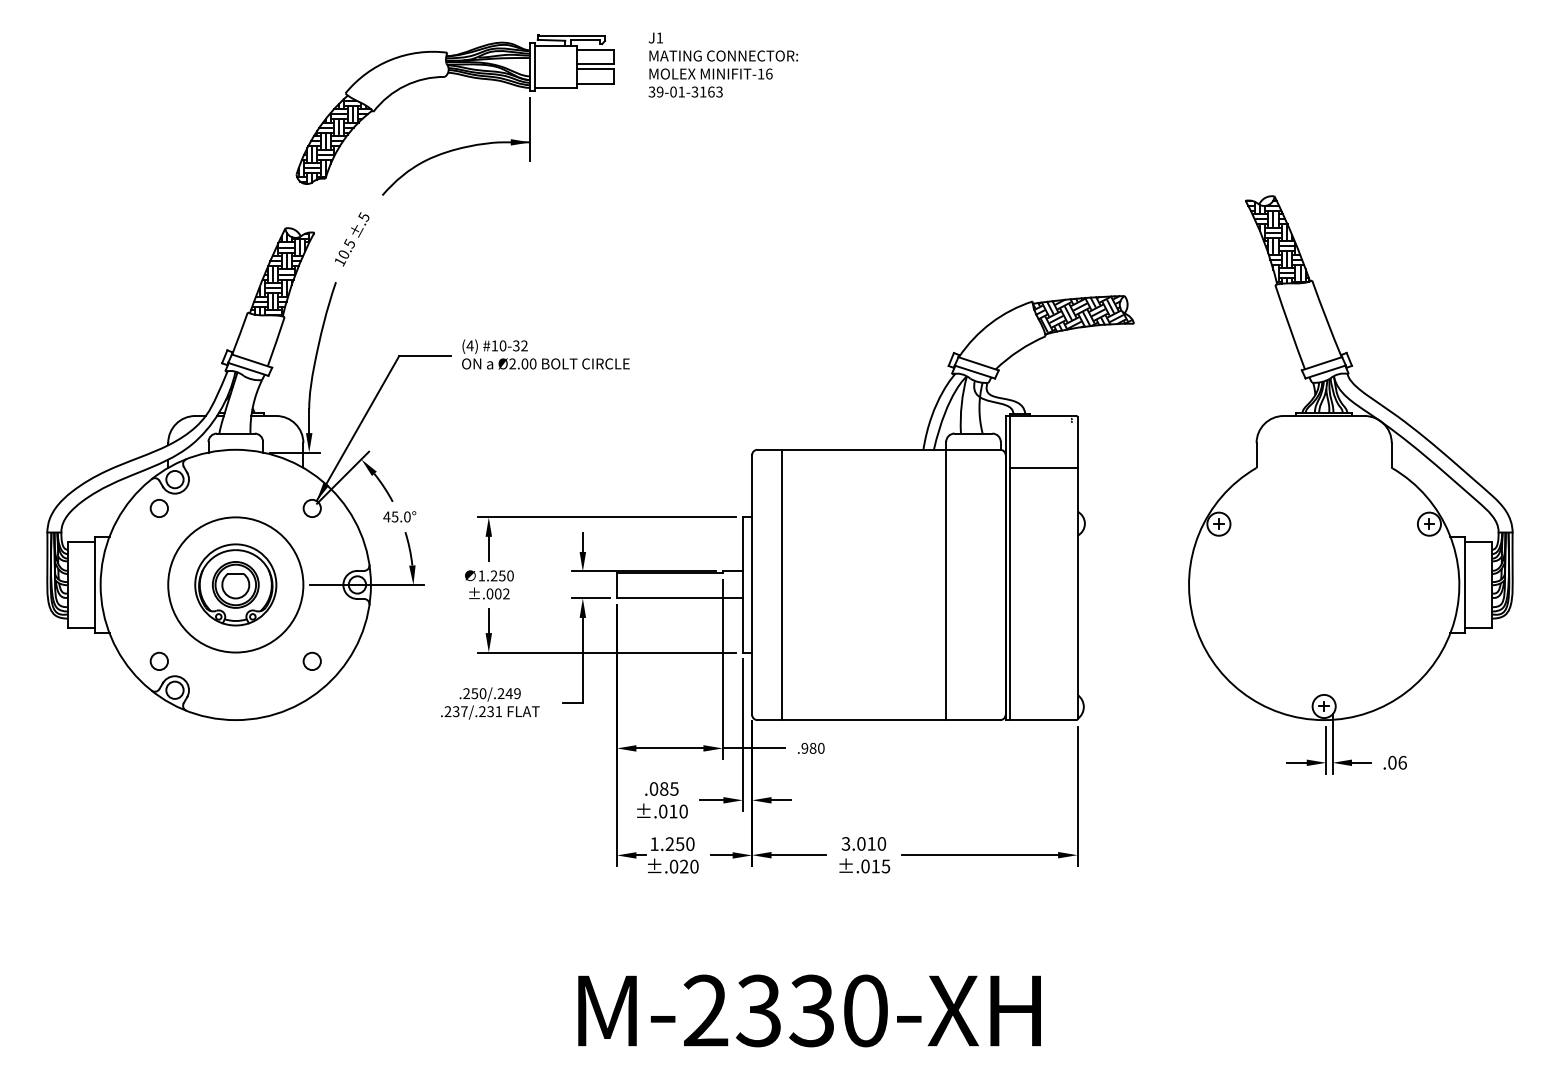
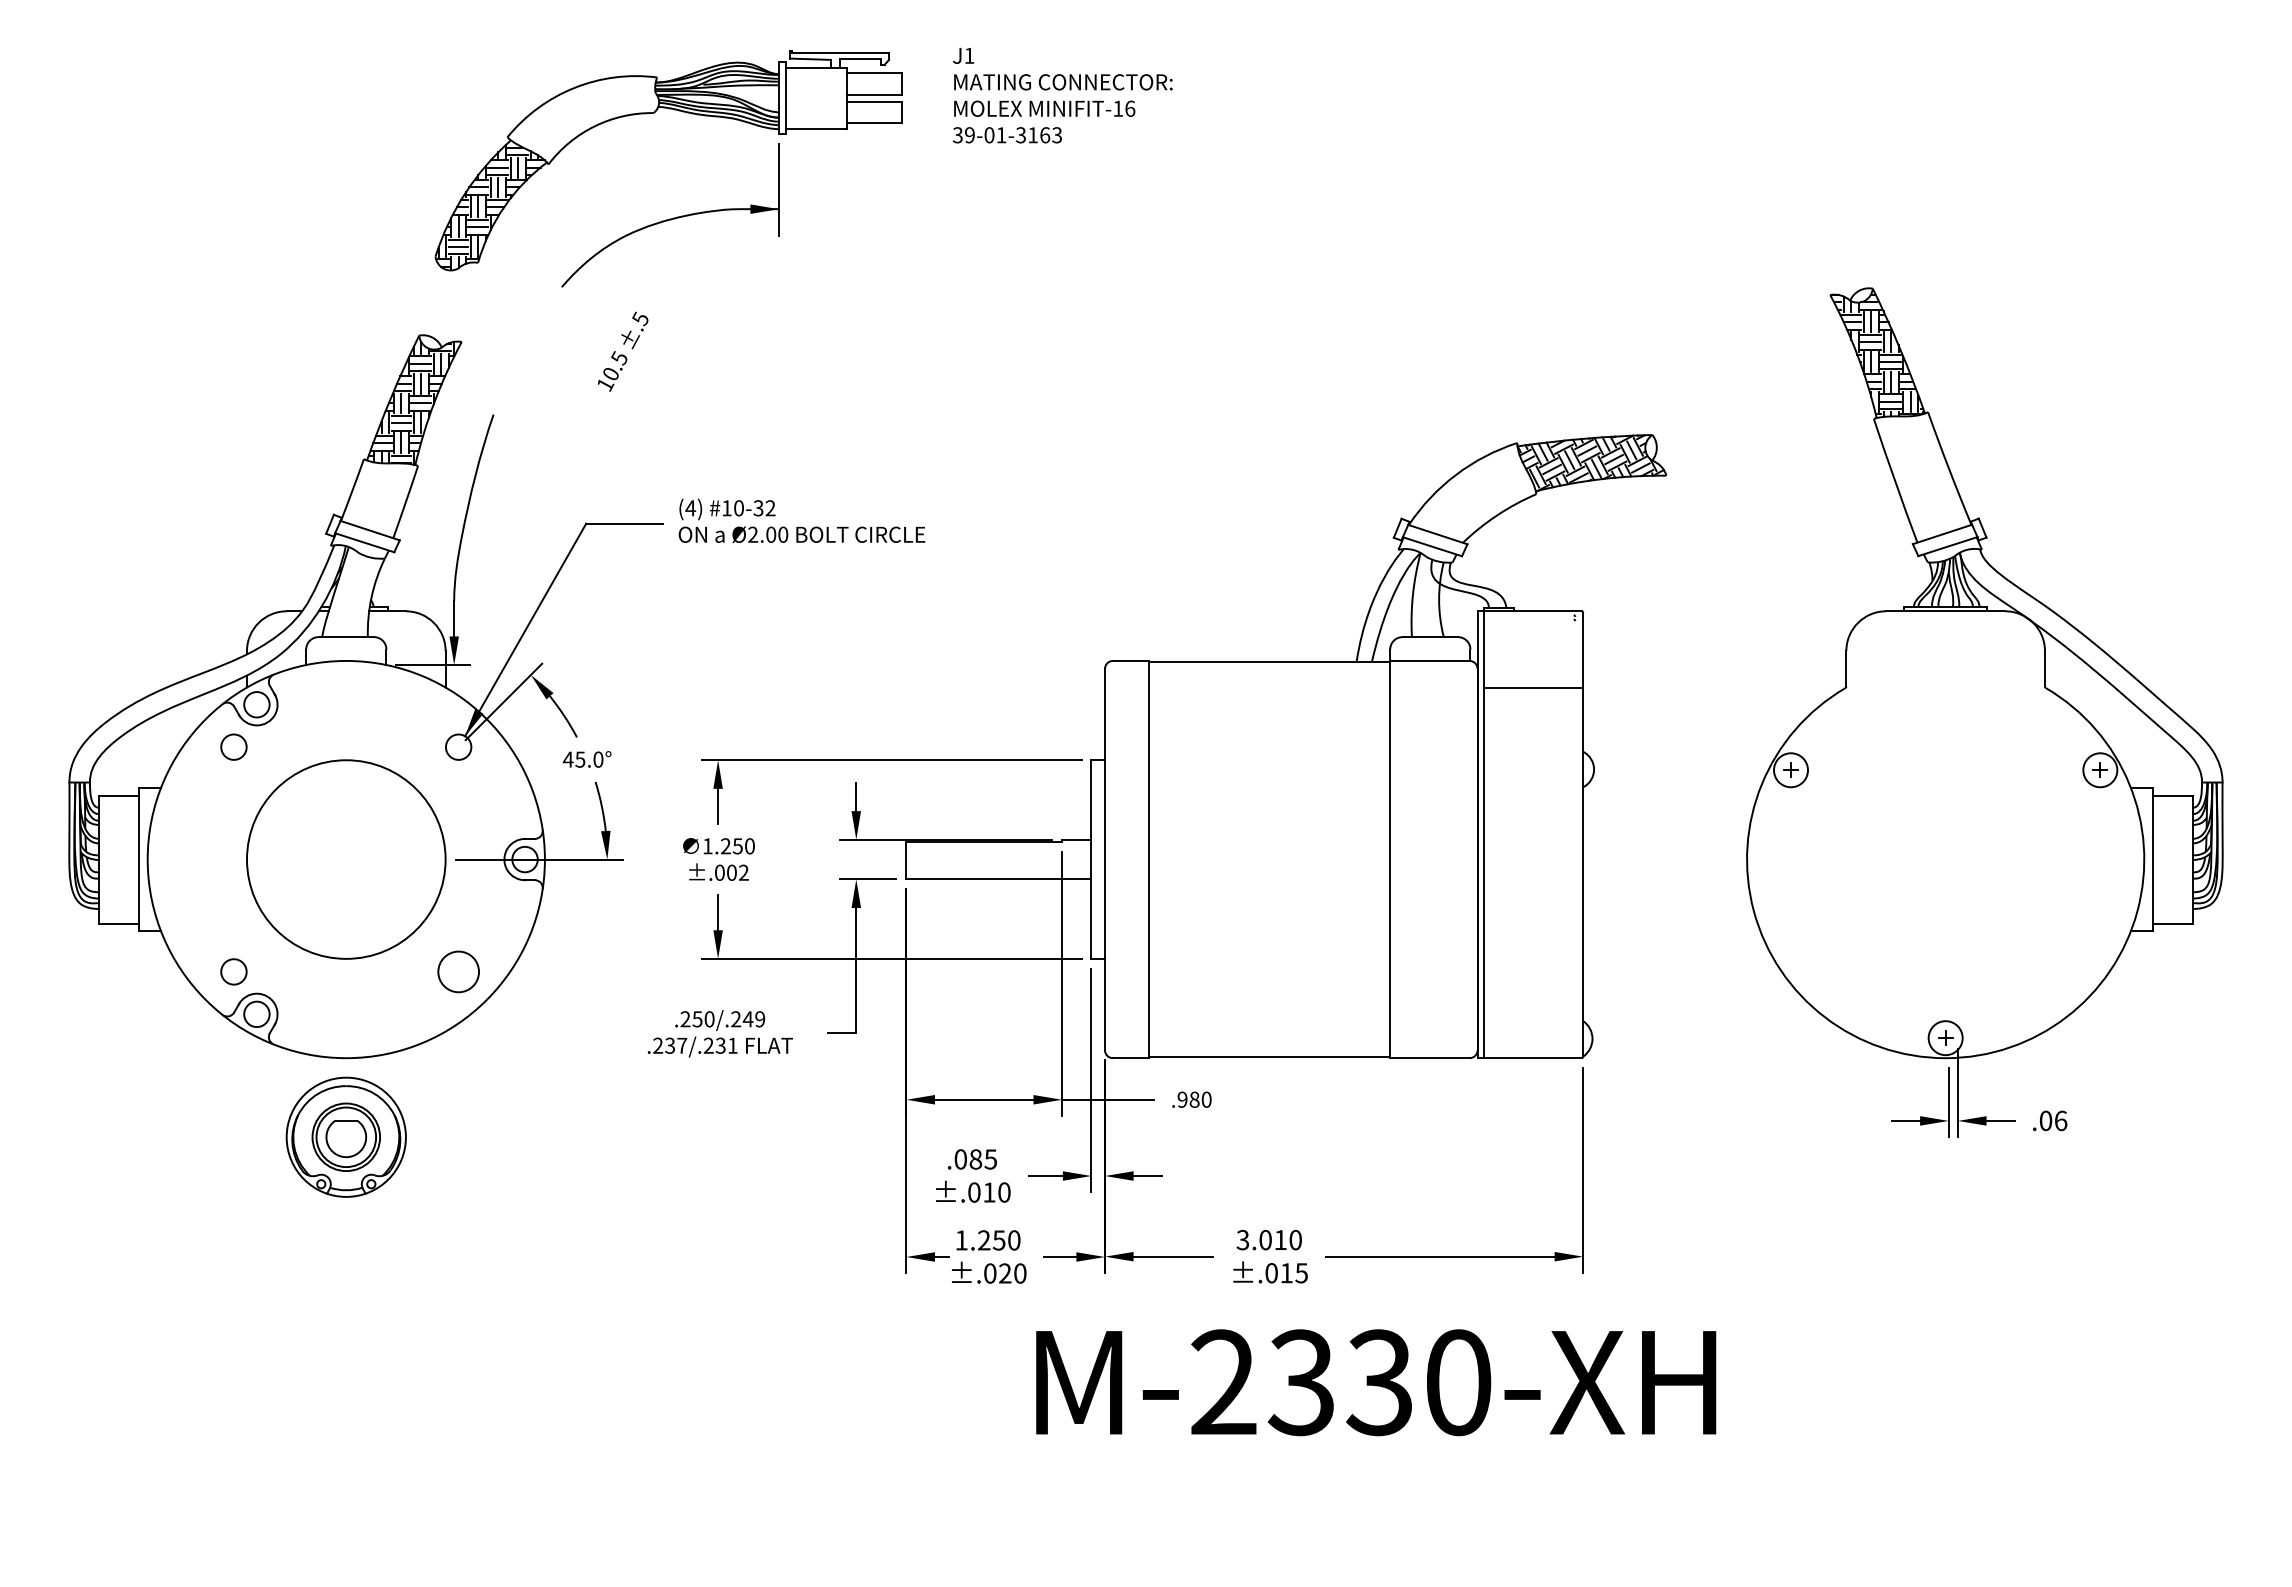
text: (352, 239) -> (623, 351), moved
part: (235, 584) -> (345, 1136), moved
circle: (311, 661) -> (457, 972), size x1.6
text: (809, 1010) -> (1375, 1382), moved

